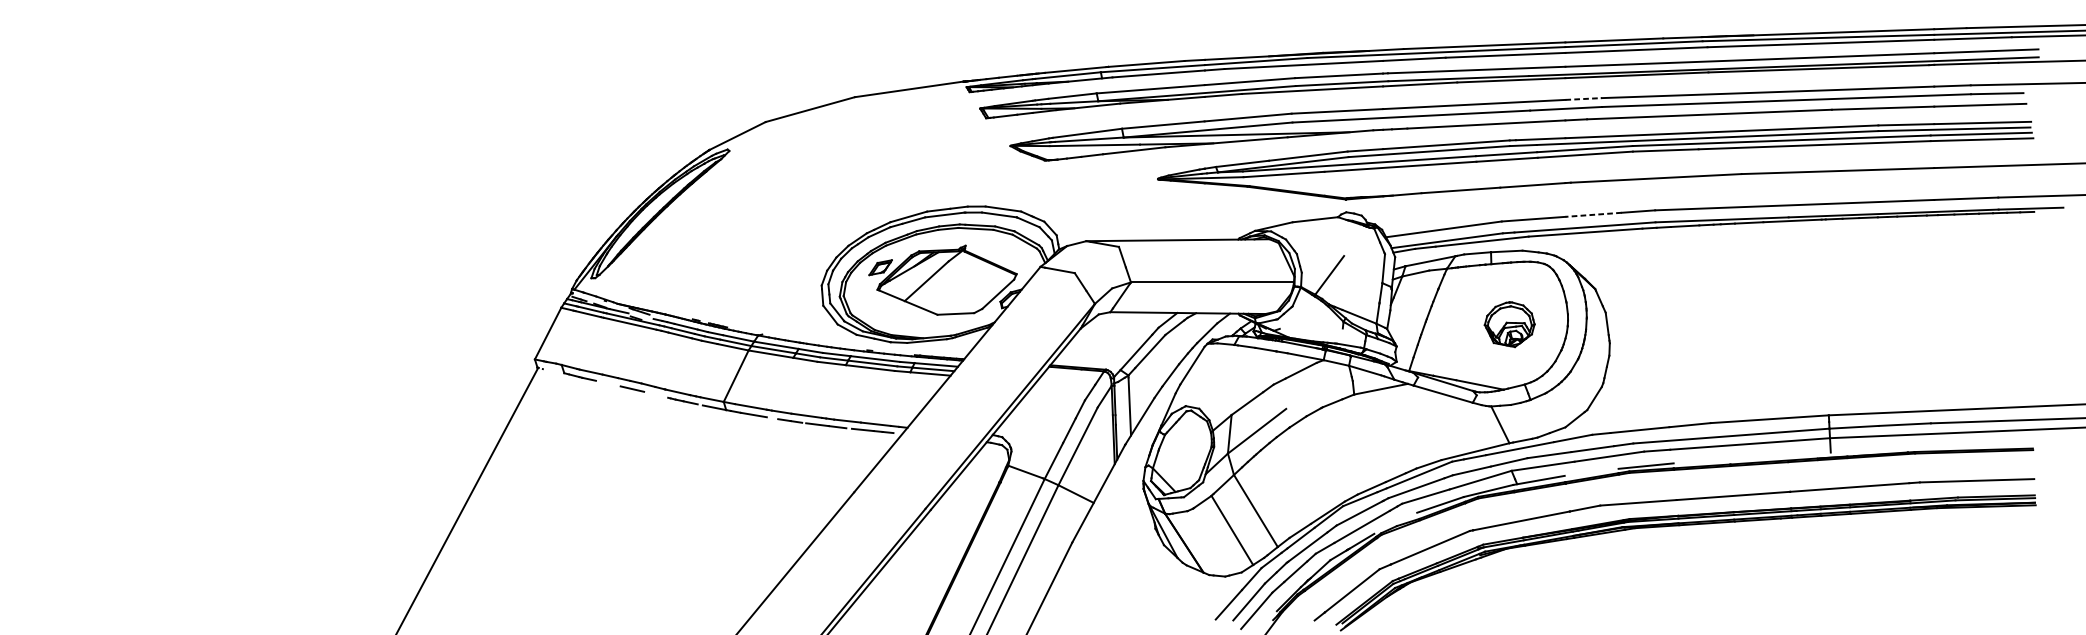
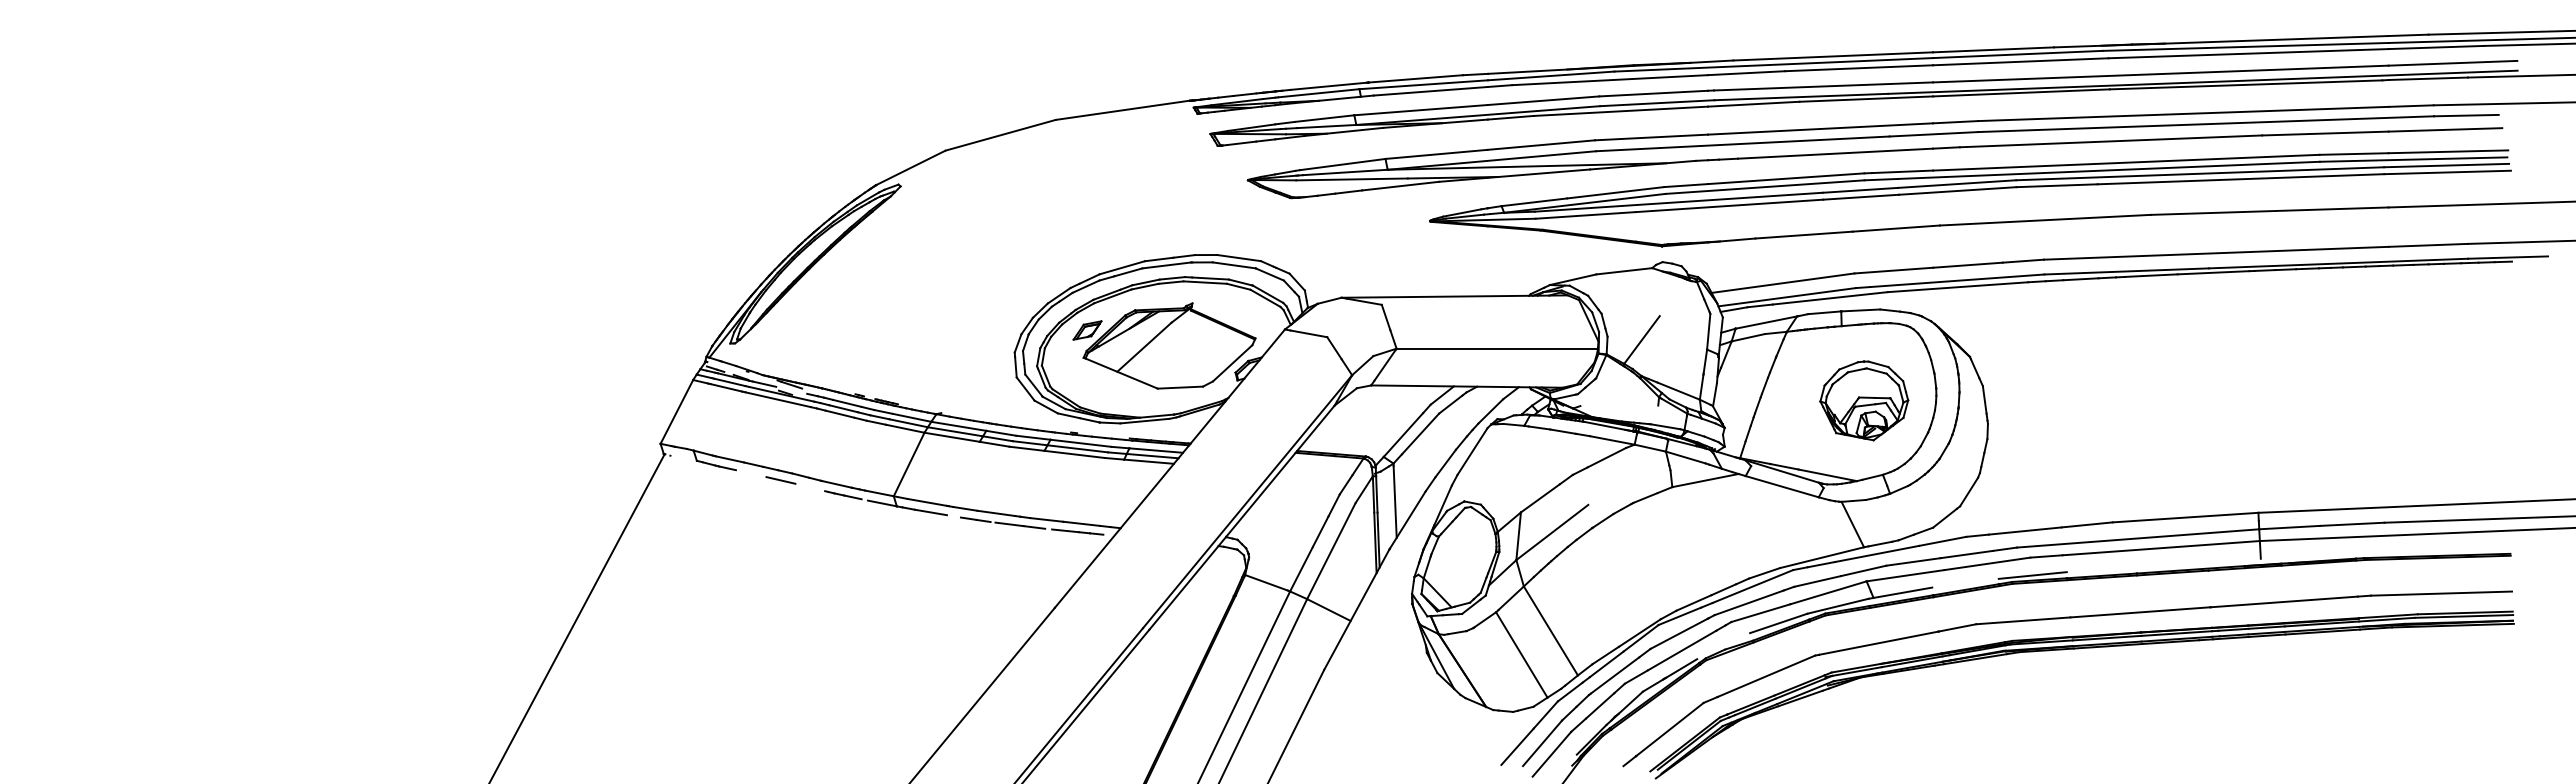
line: (1584, 99) -> (1956, 122), dashed -> solid
line: (1593, 215) -> (1967, 265), dashed -> solid
part: (1509, 324) -> (1864, 400), size x1.43

